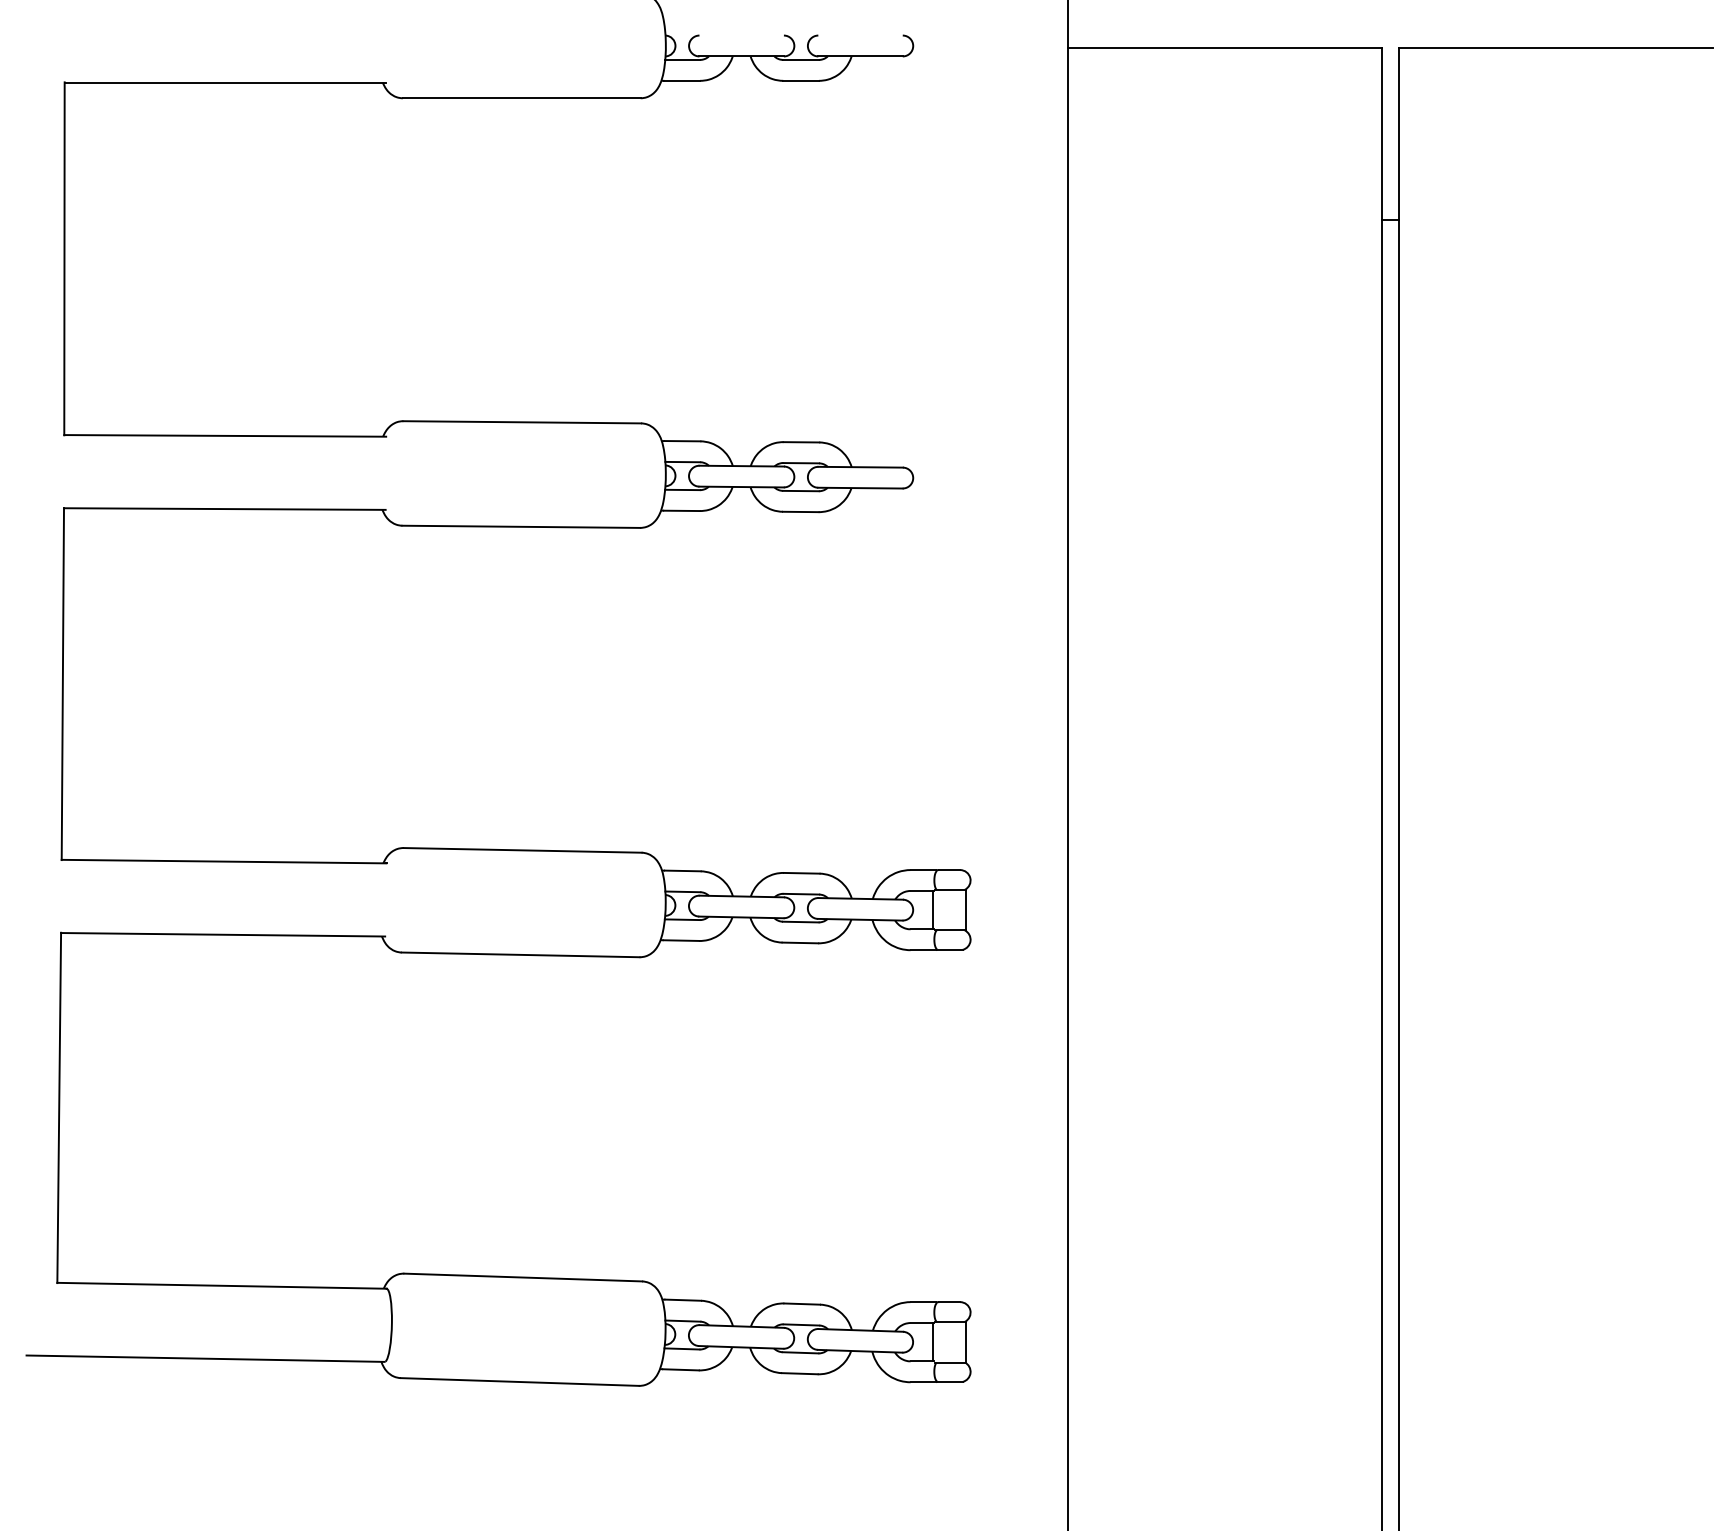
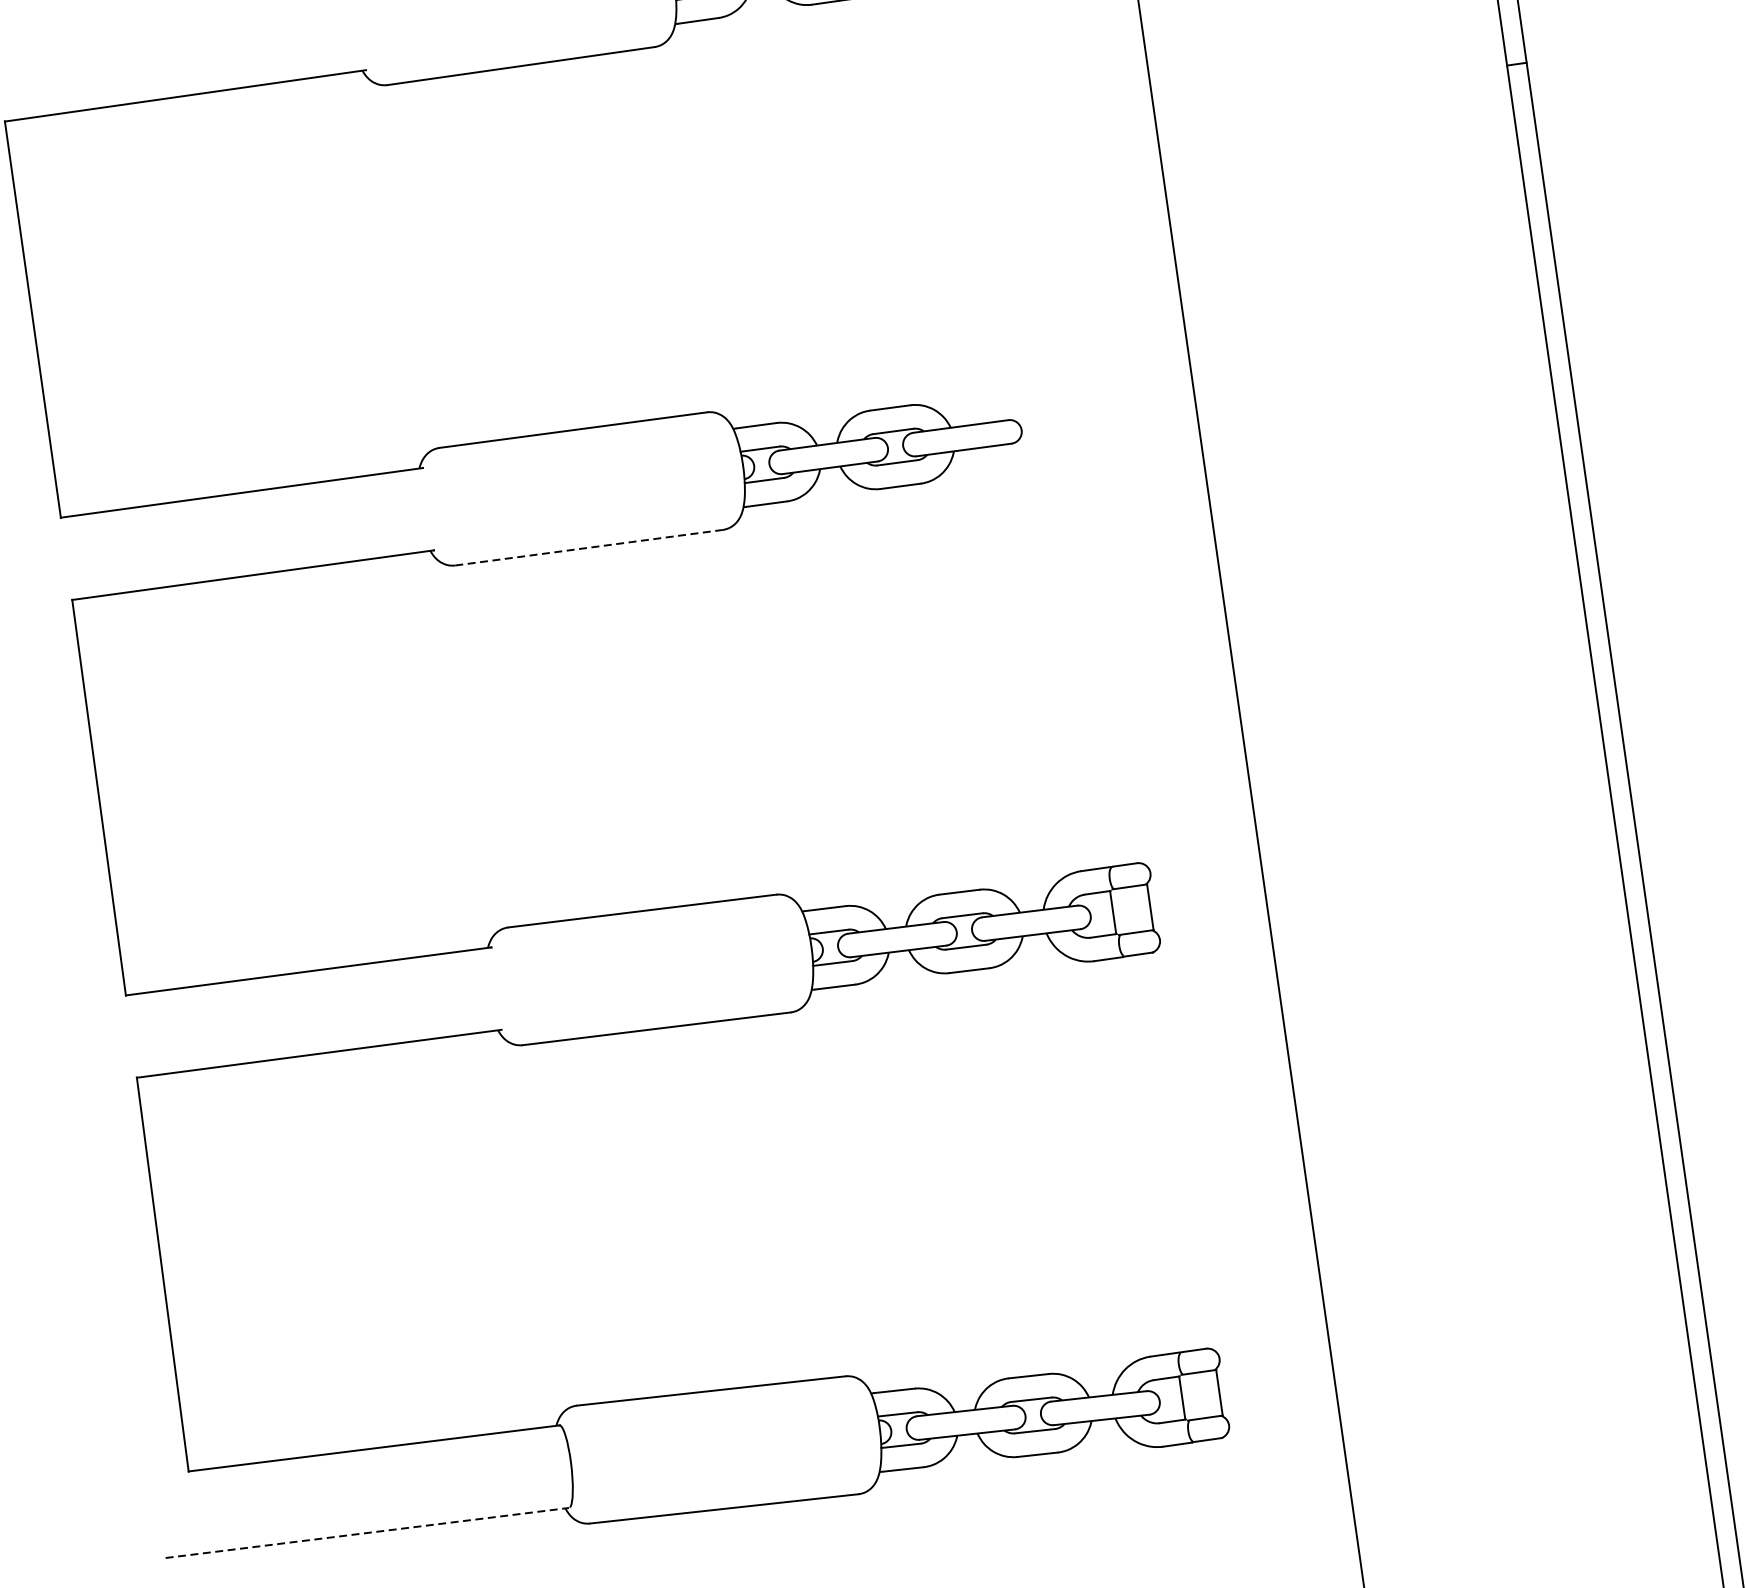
line: (521, 526) -> (589, 547), solid -> dashed
line: (206, 1358) -> (368, 1532), solid -> dashed

